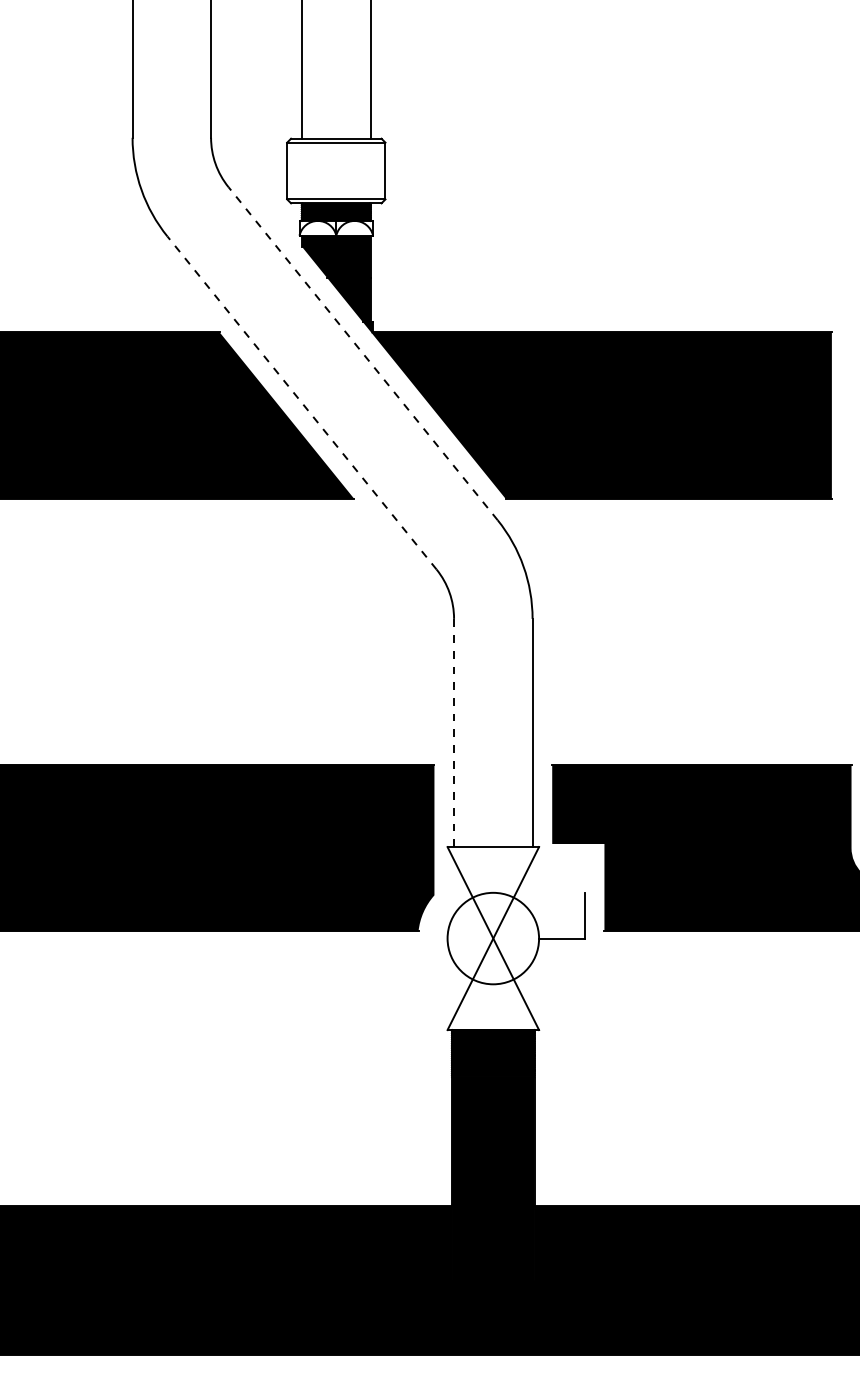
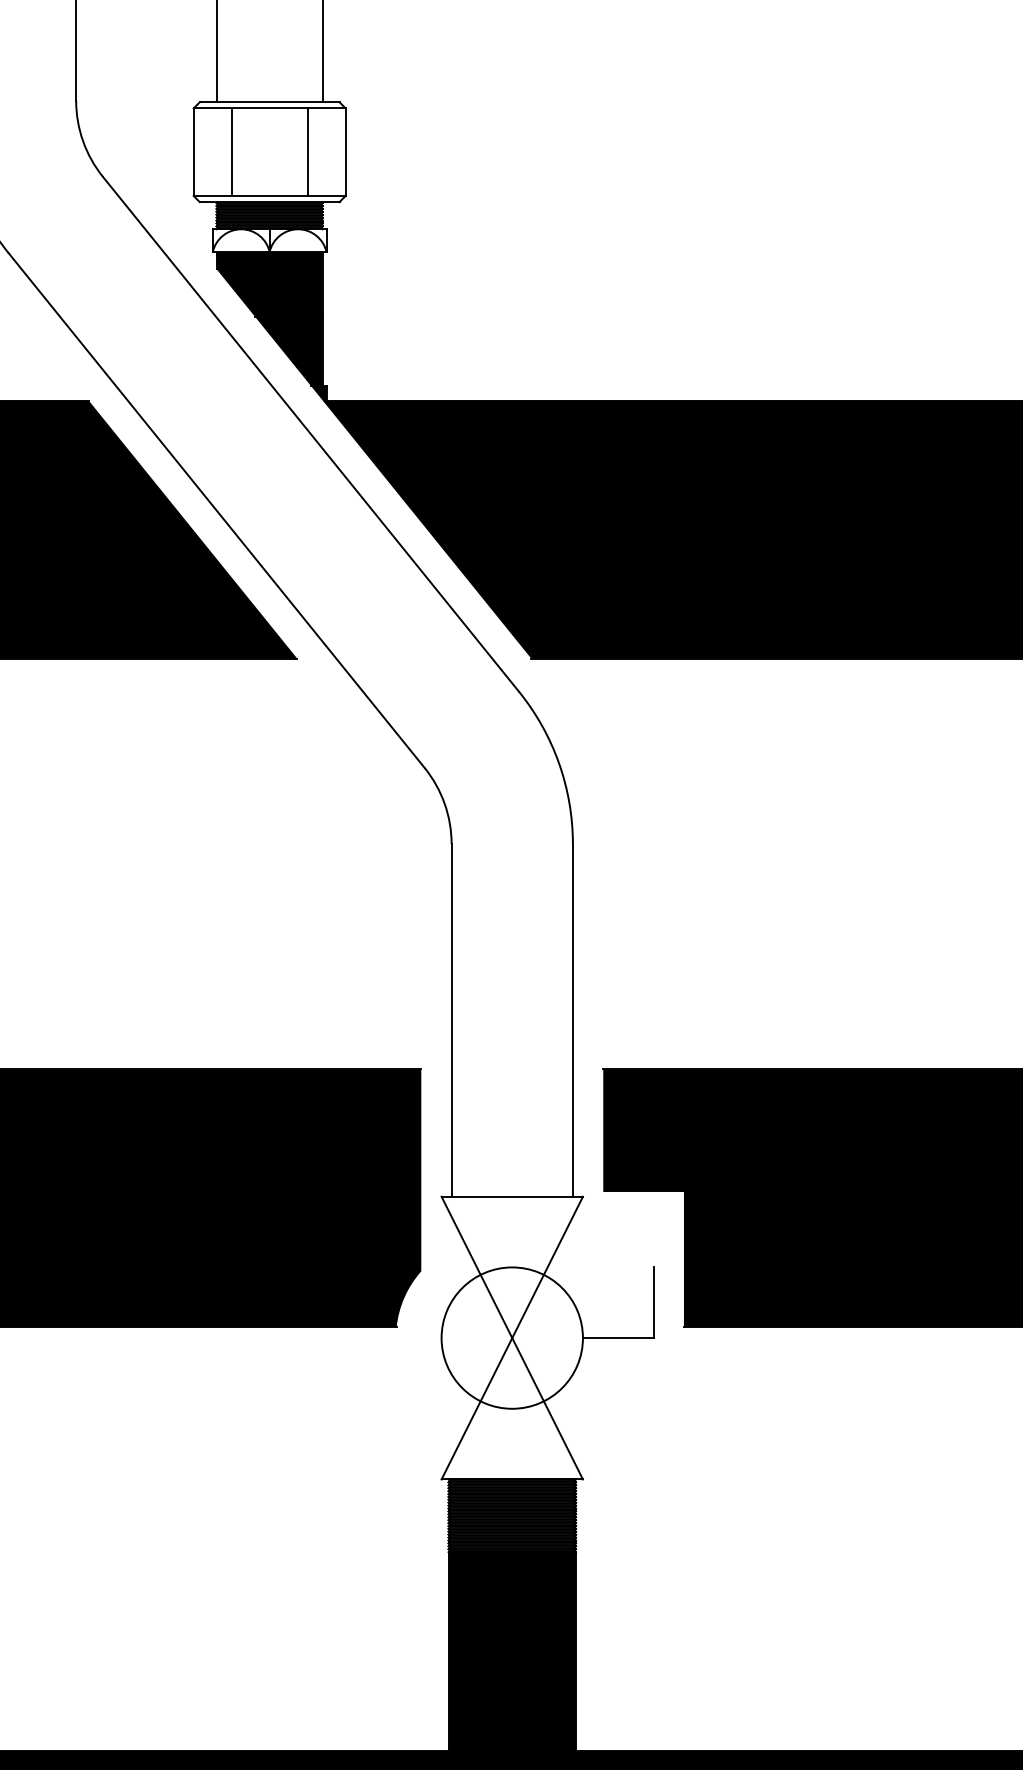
line: (311, 170) -> (231, 151), added
line: (360, 170) -> (307, 151), added
line: (362, 353) -> (310, 434), dashed -> solid
line: (301, 402) -> (215, 509), dashed -> solid
line: (454, 732) -> (452, 1019), dashed -> solid

